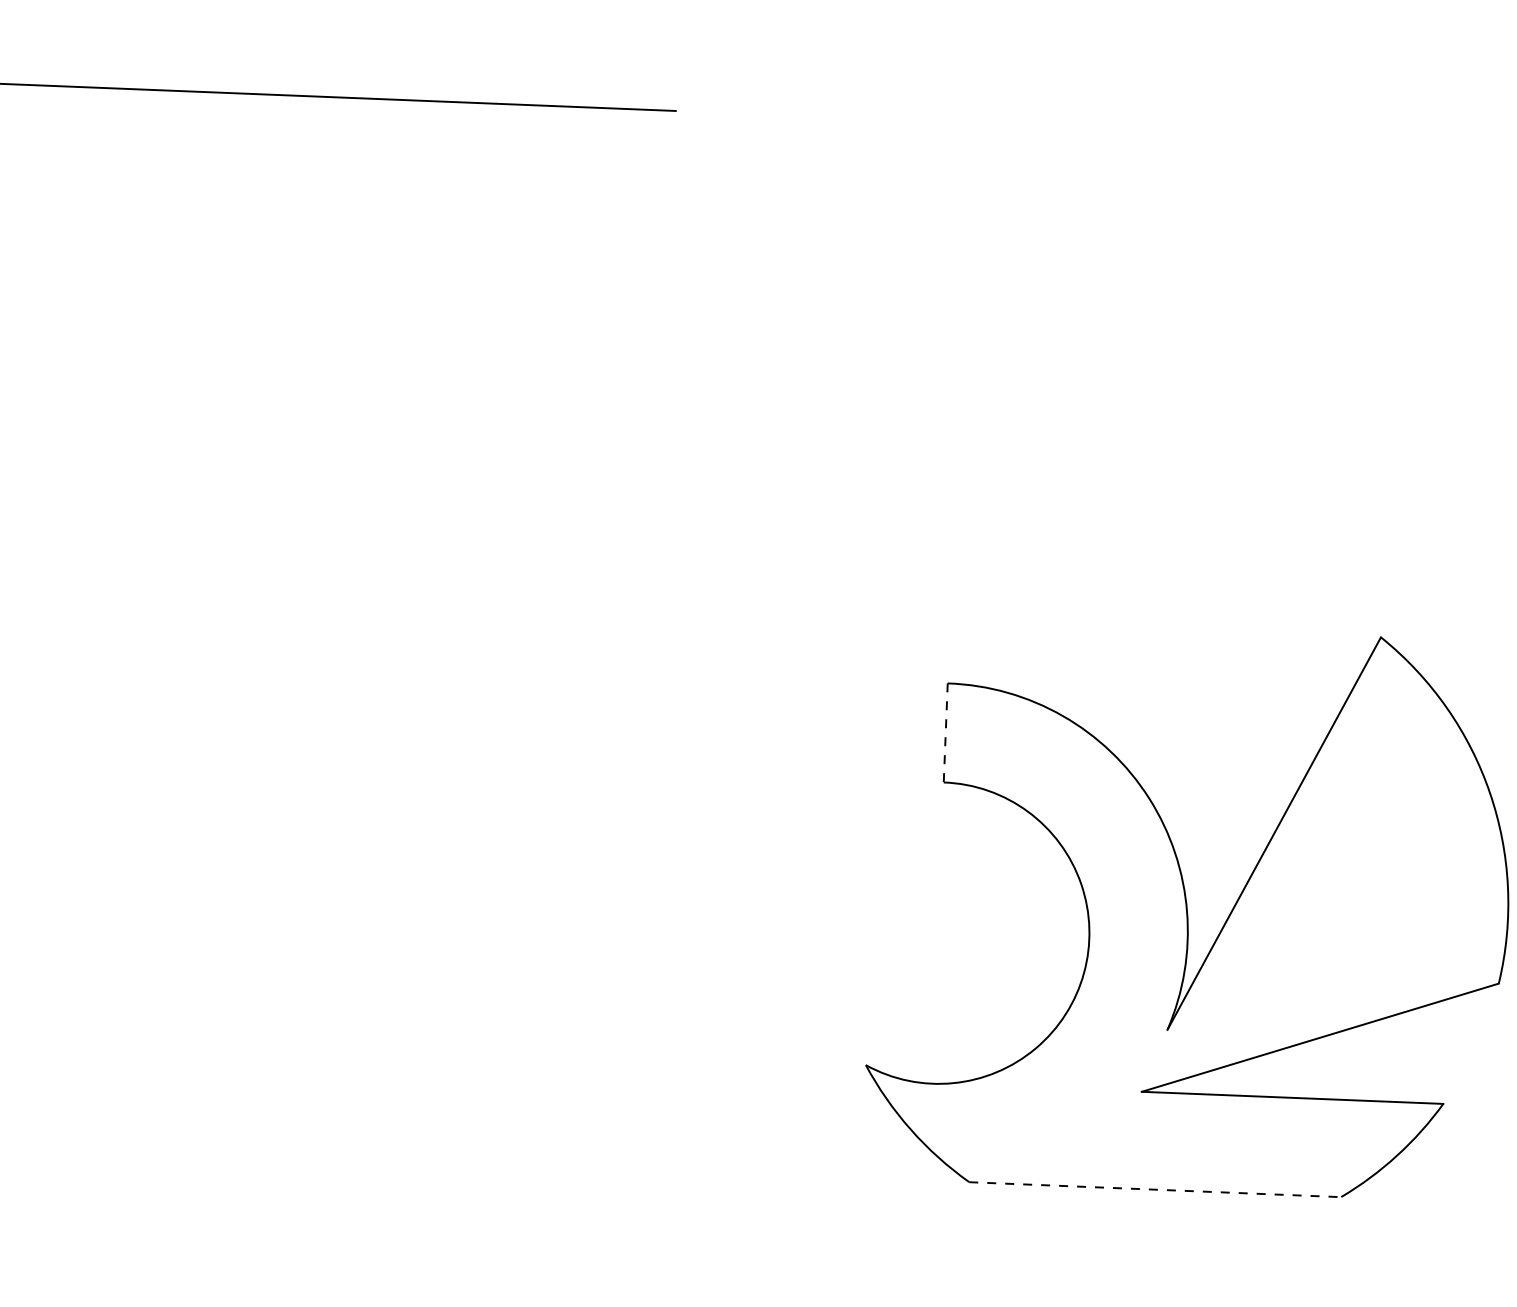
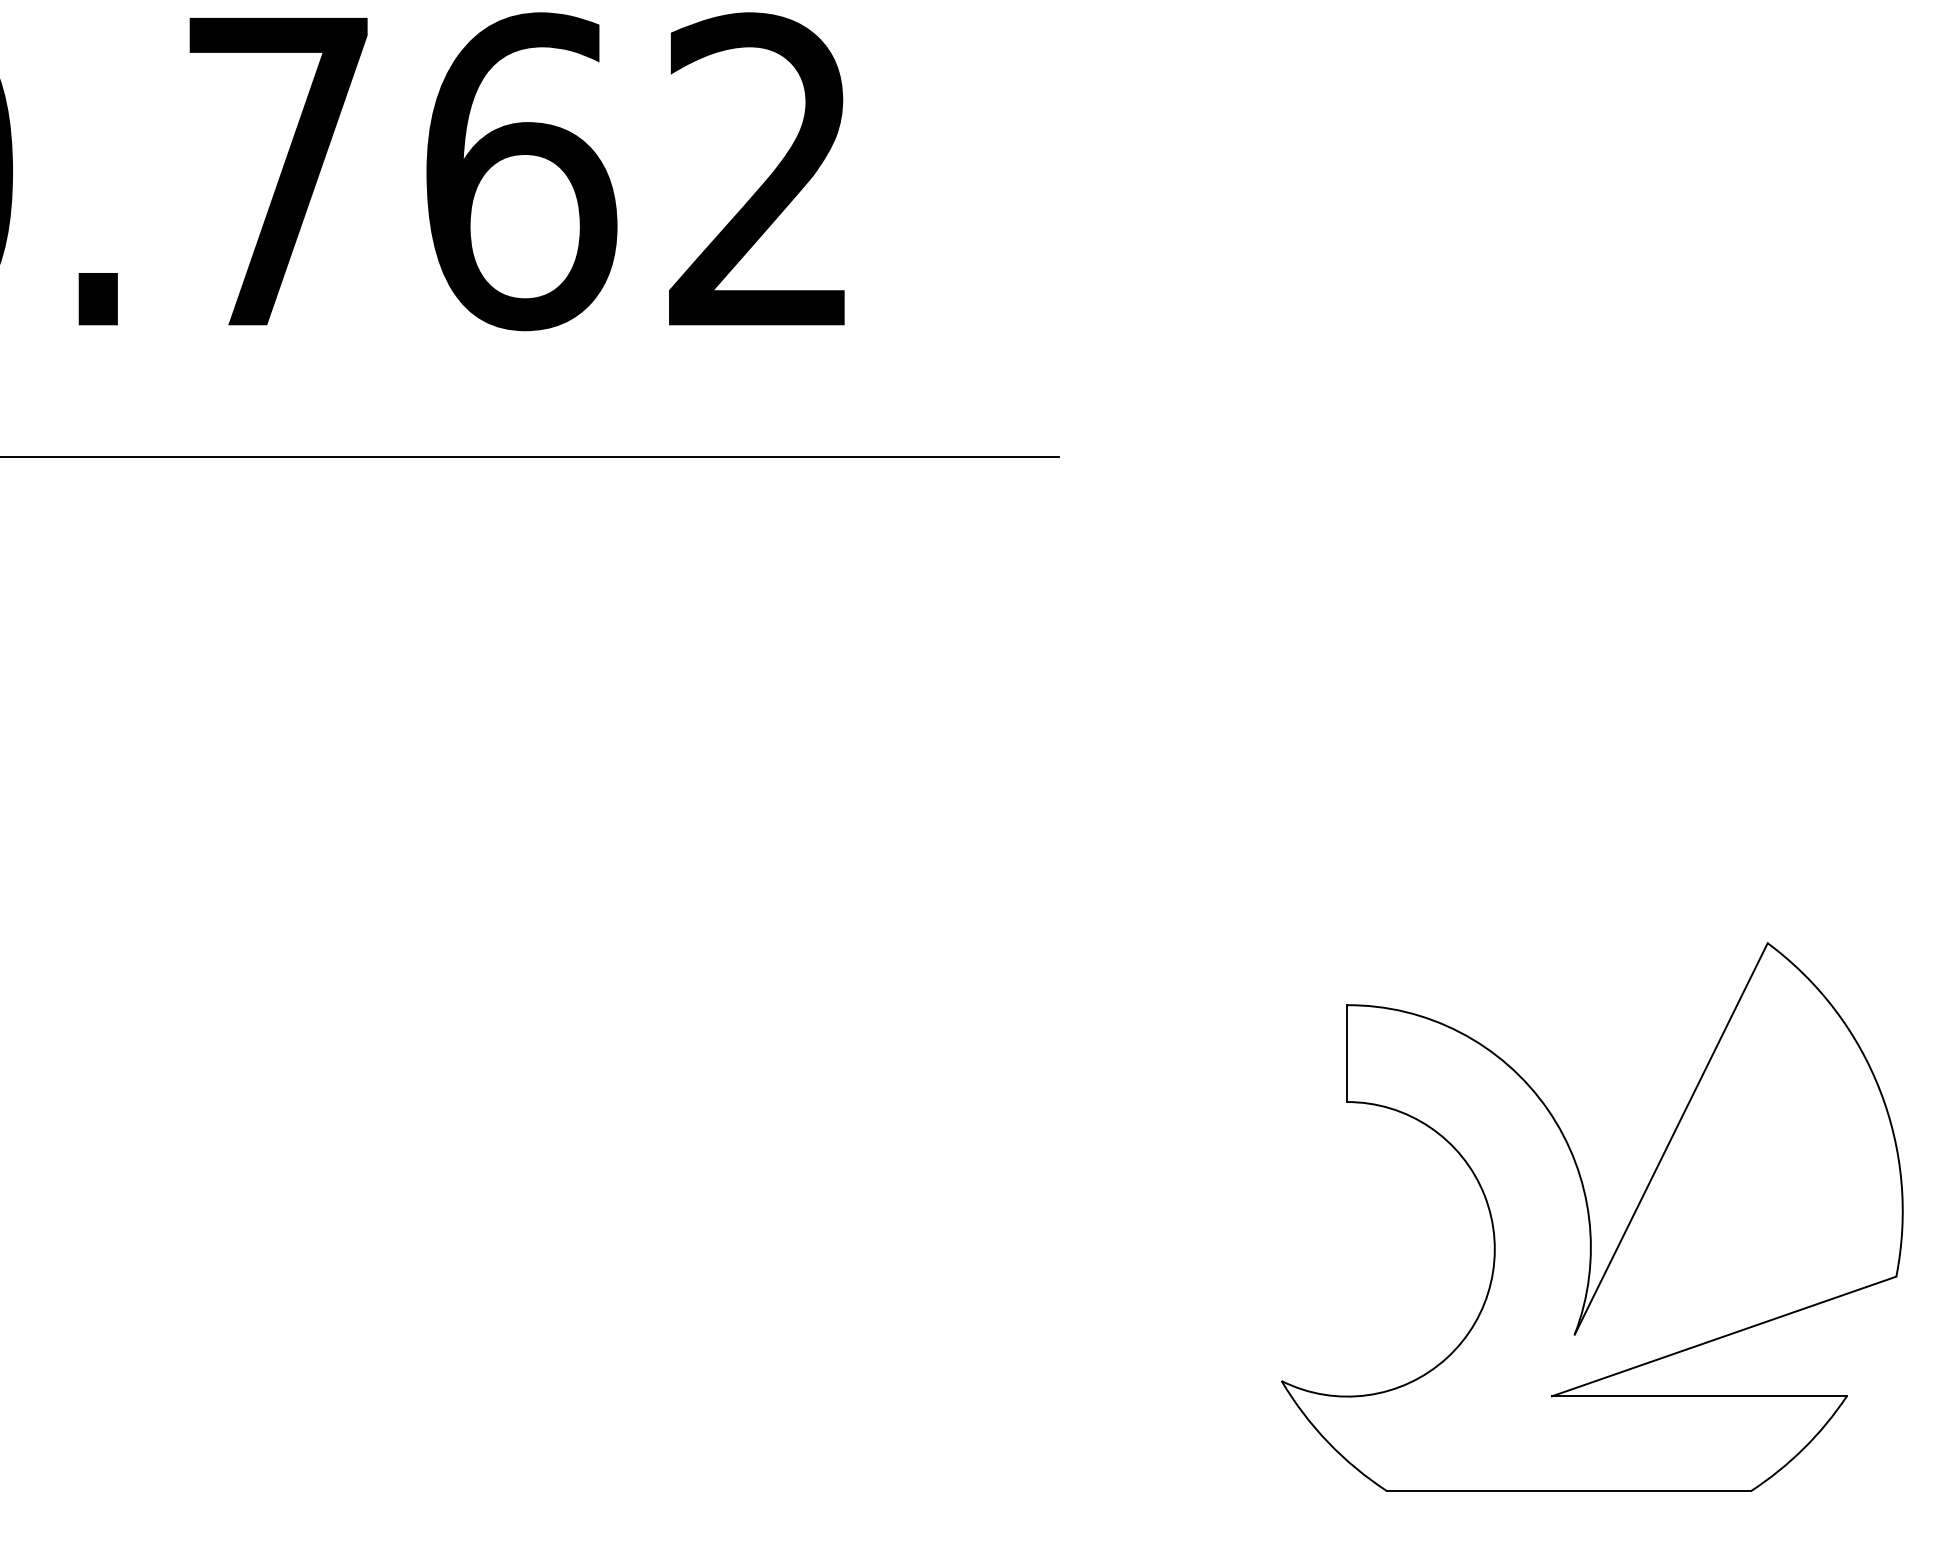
line: (945, 733) -> (1346, 1054), dashed -> solid
line: (1155, 1189) -> (1569, 1491), dashed -> solid

